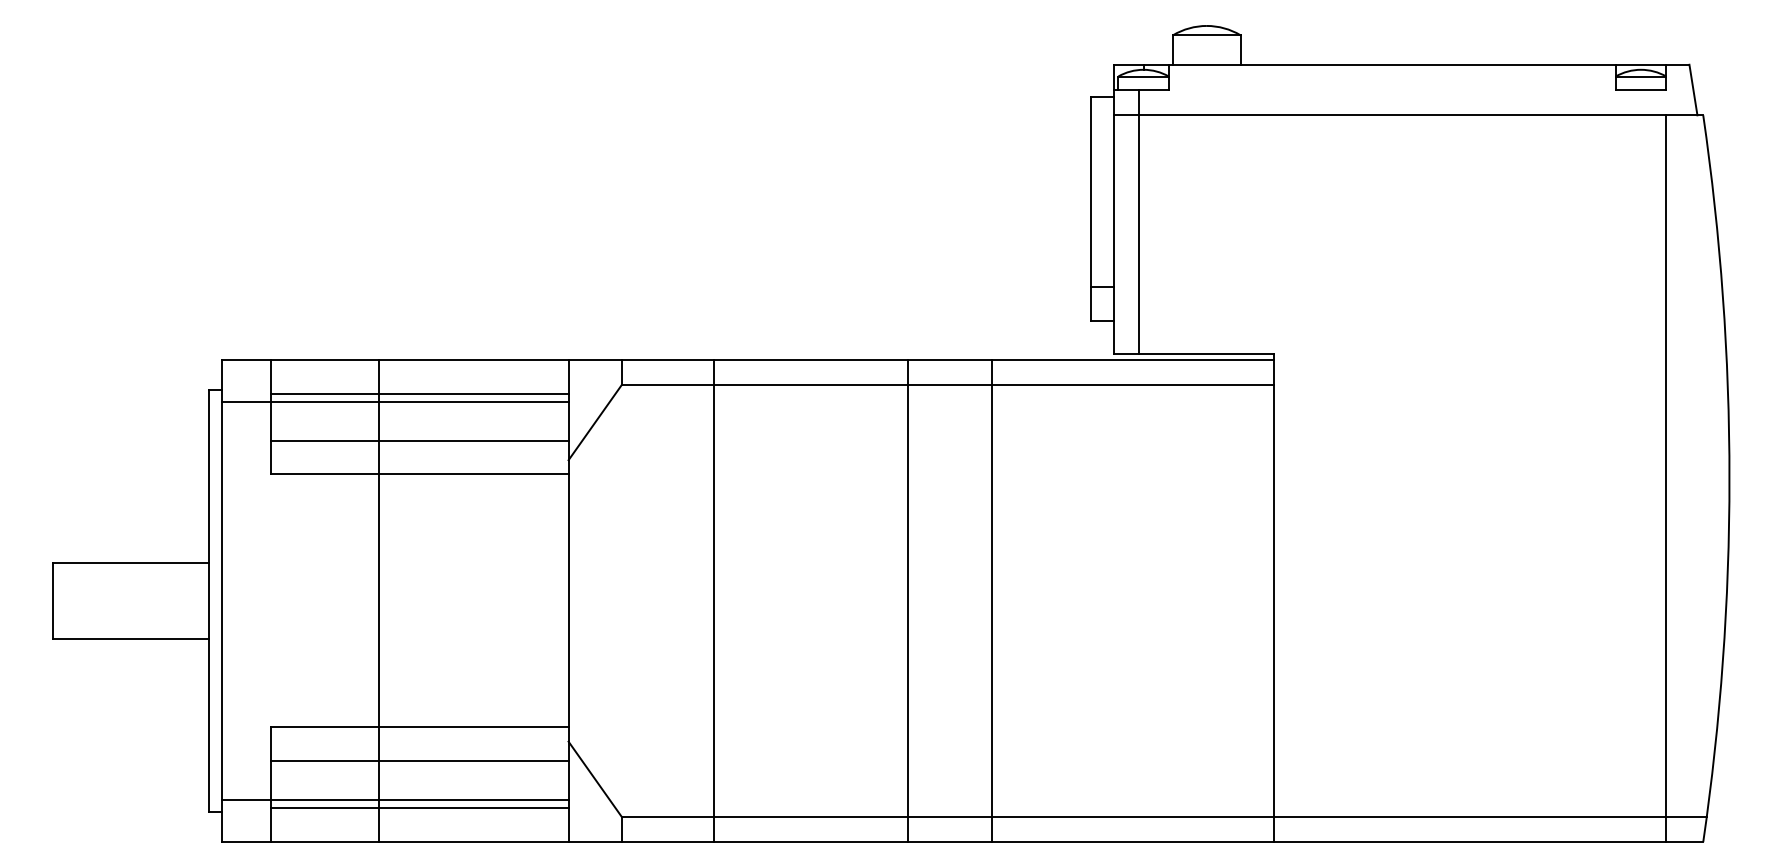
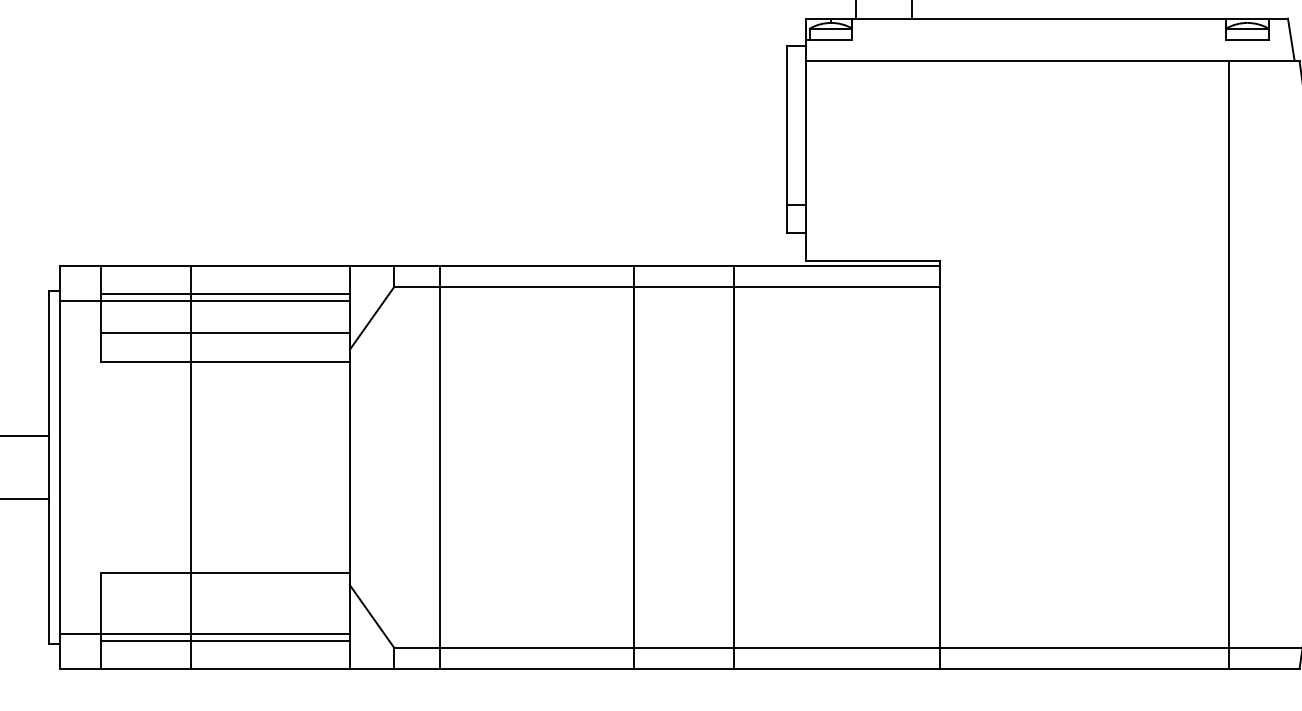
line: (1139, 221) -> (827, 149), removed
line: (1666, 478) -> (1229, 364), moved
line: (713, 600) -> (440, 467), moved
line: (991, 600) -> (733, 467), moved
line: (419, 761) -> (225, 601), removed

